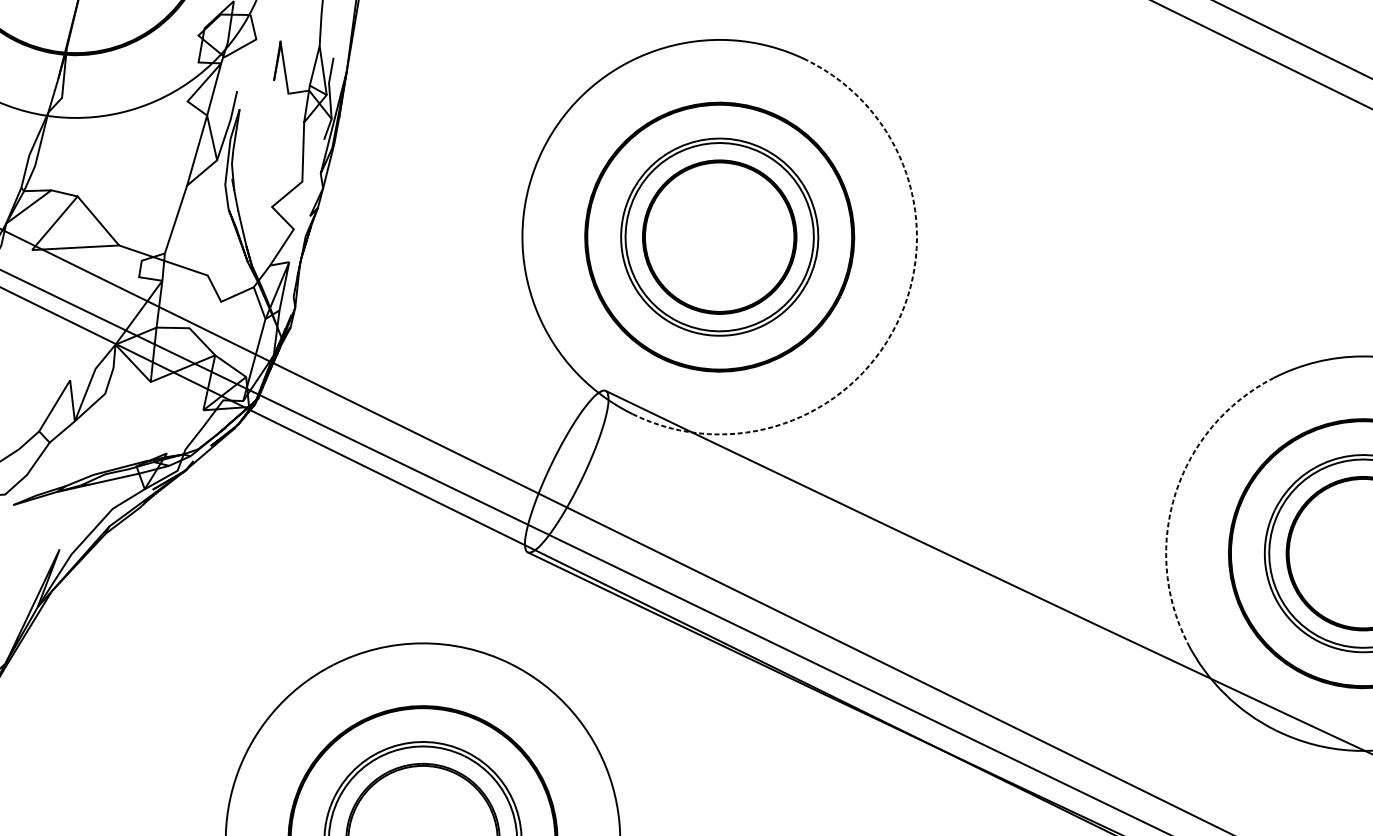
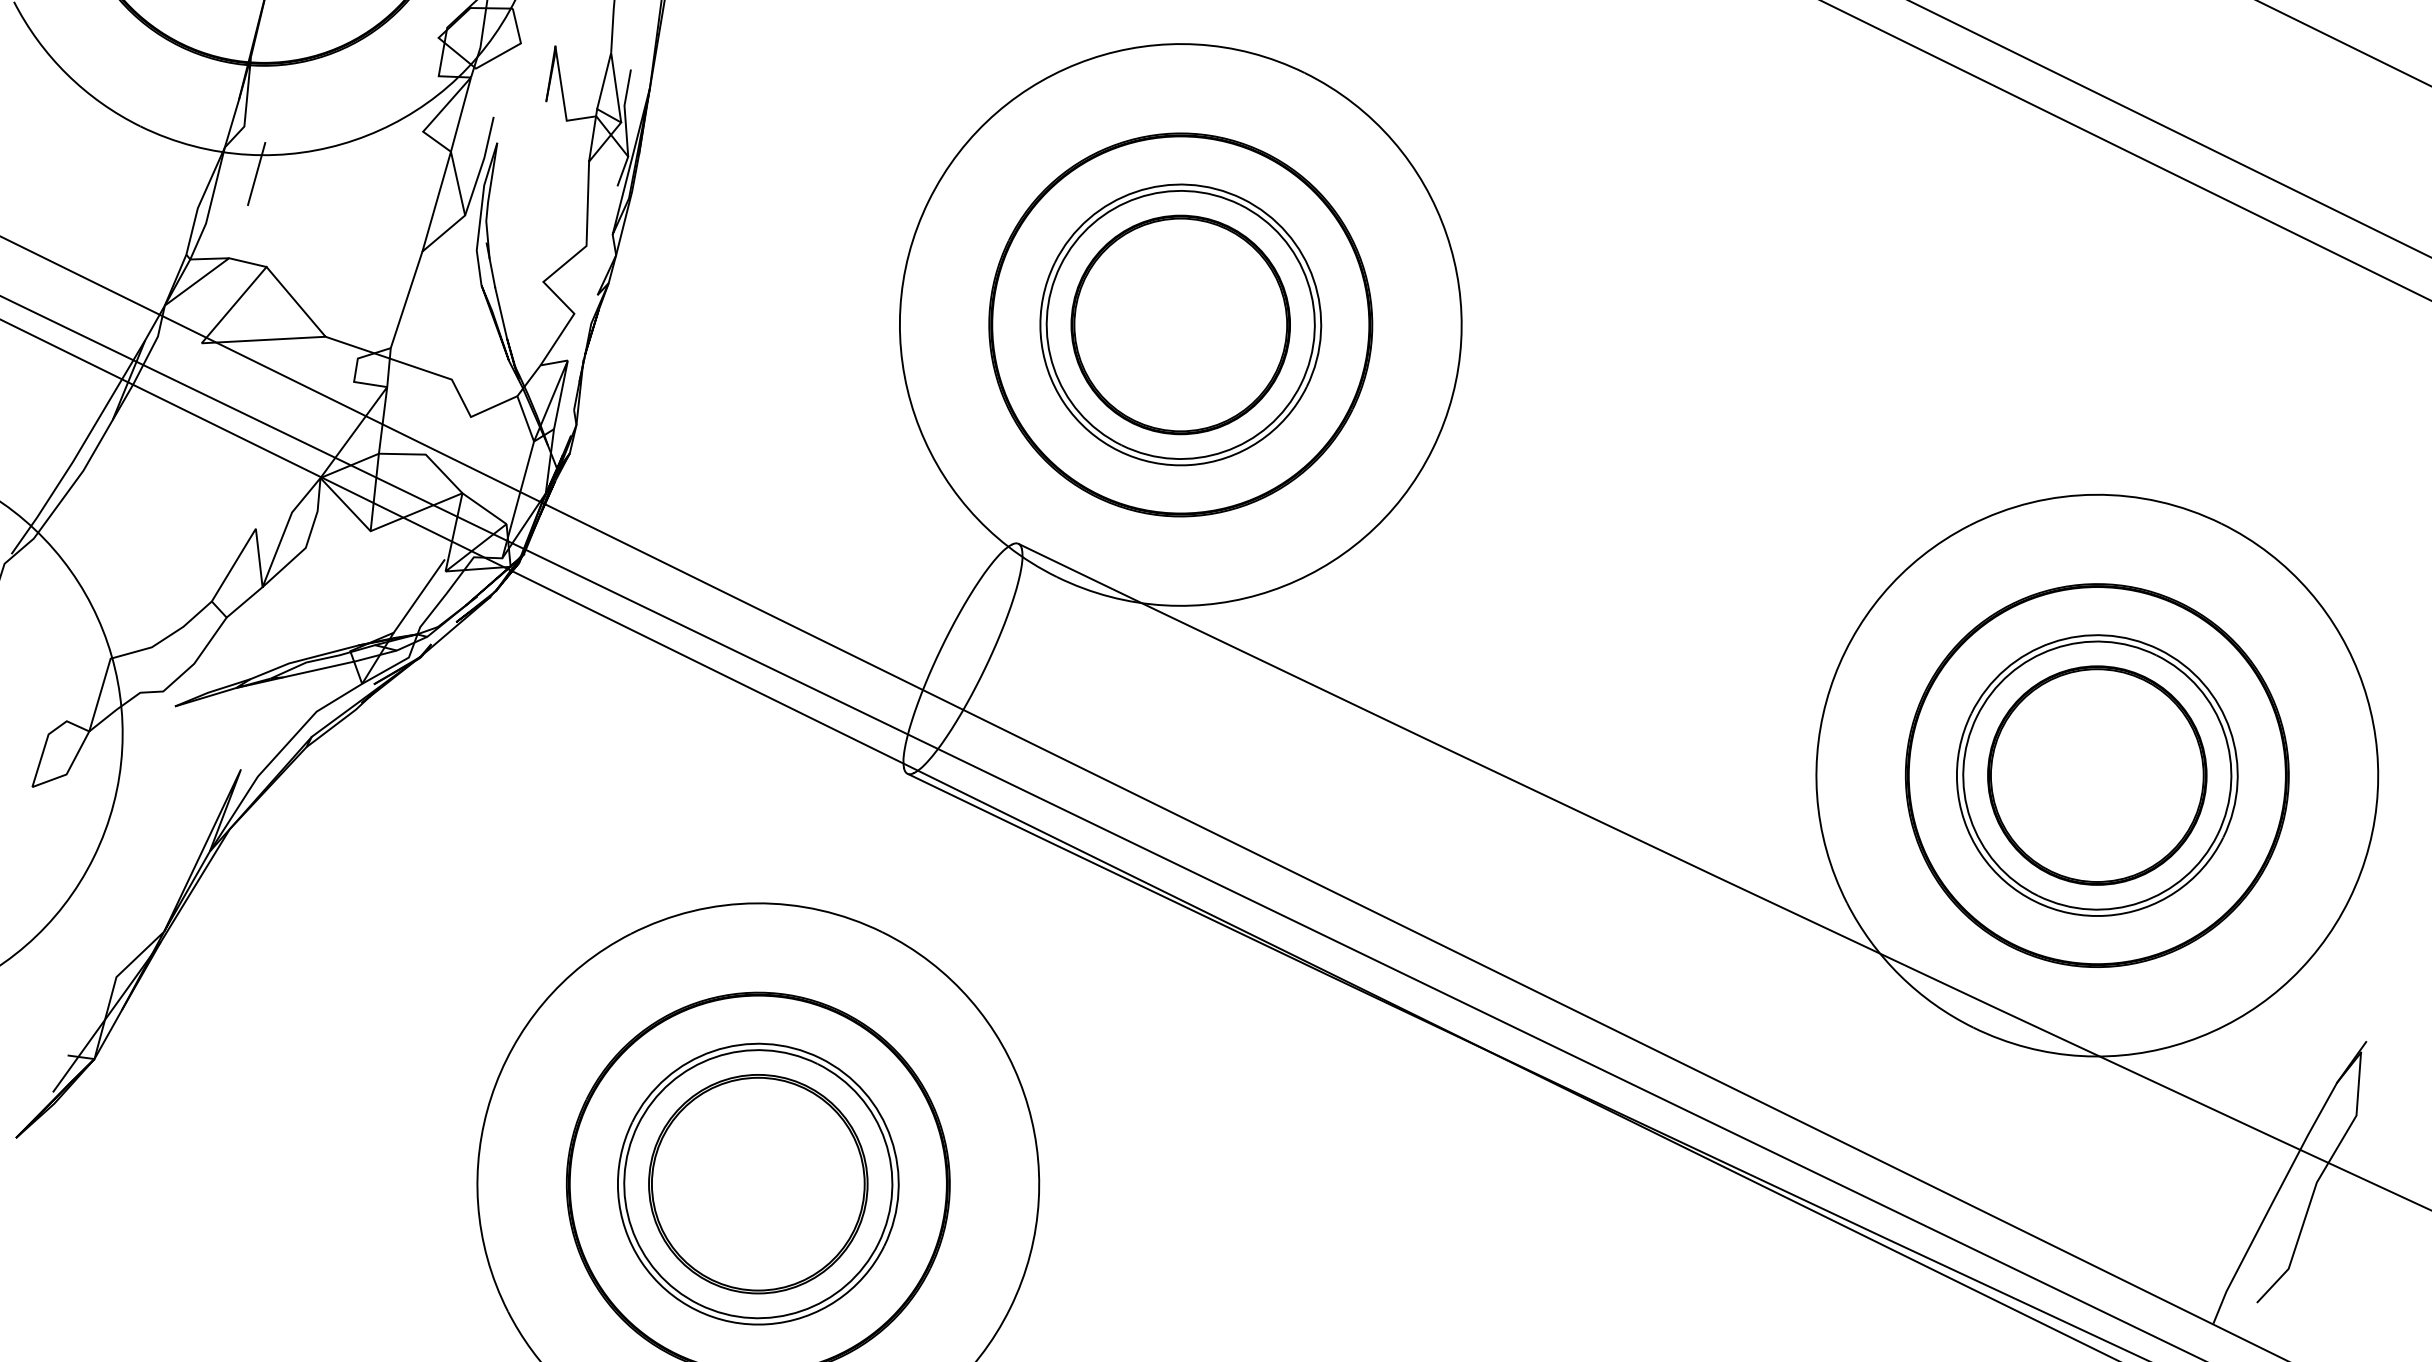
line: (70, 131) -> (256, 174), added
arc: (896, 323) -> (1432, 448), dashed -> solid
line: (184, 427) -> (418, 596), added
arc: (1176, 492) -> (1830, 688), dashed -> solid

